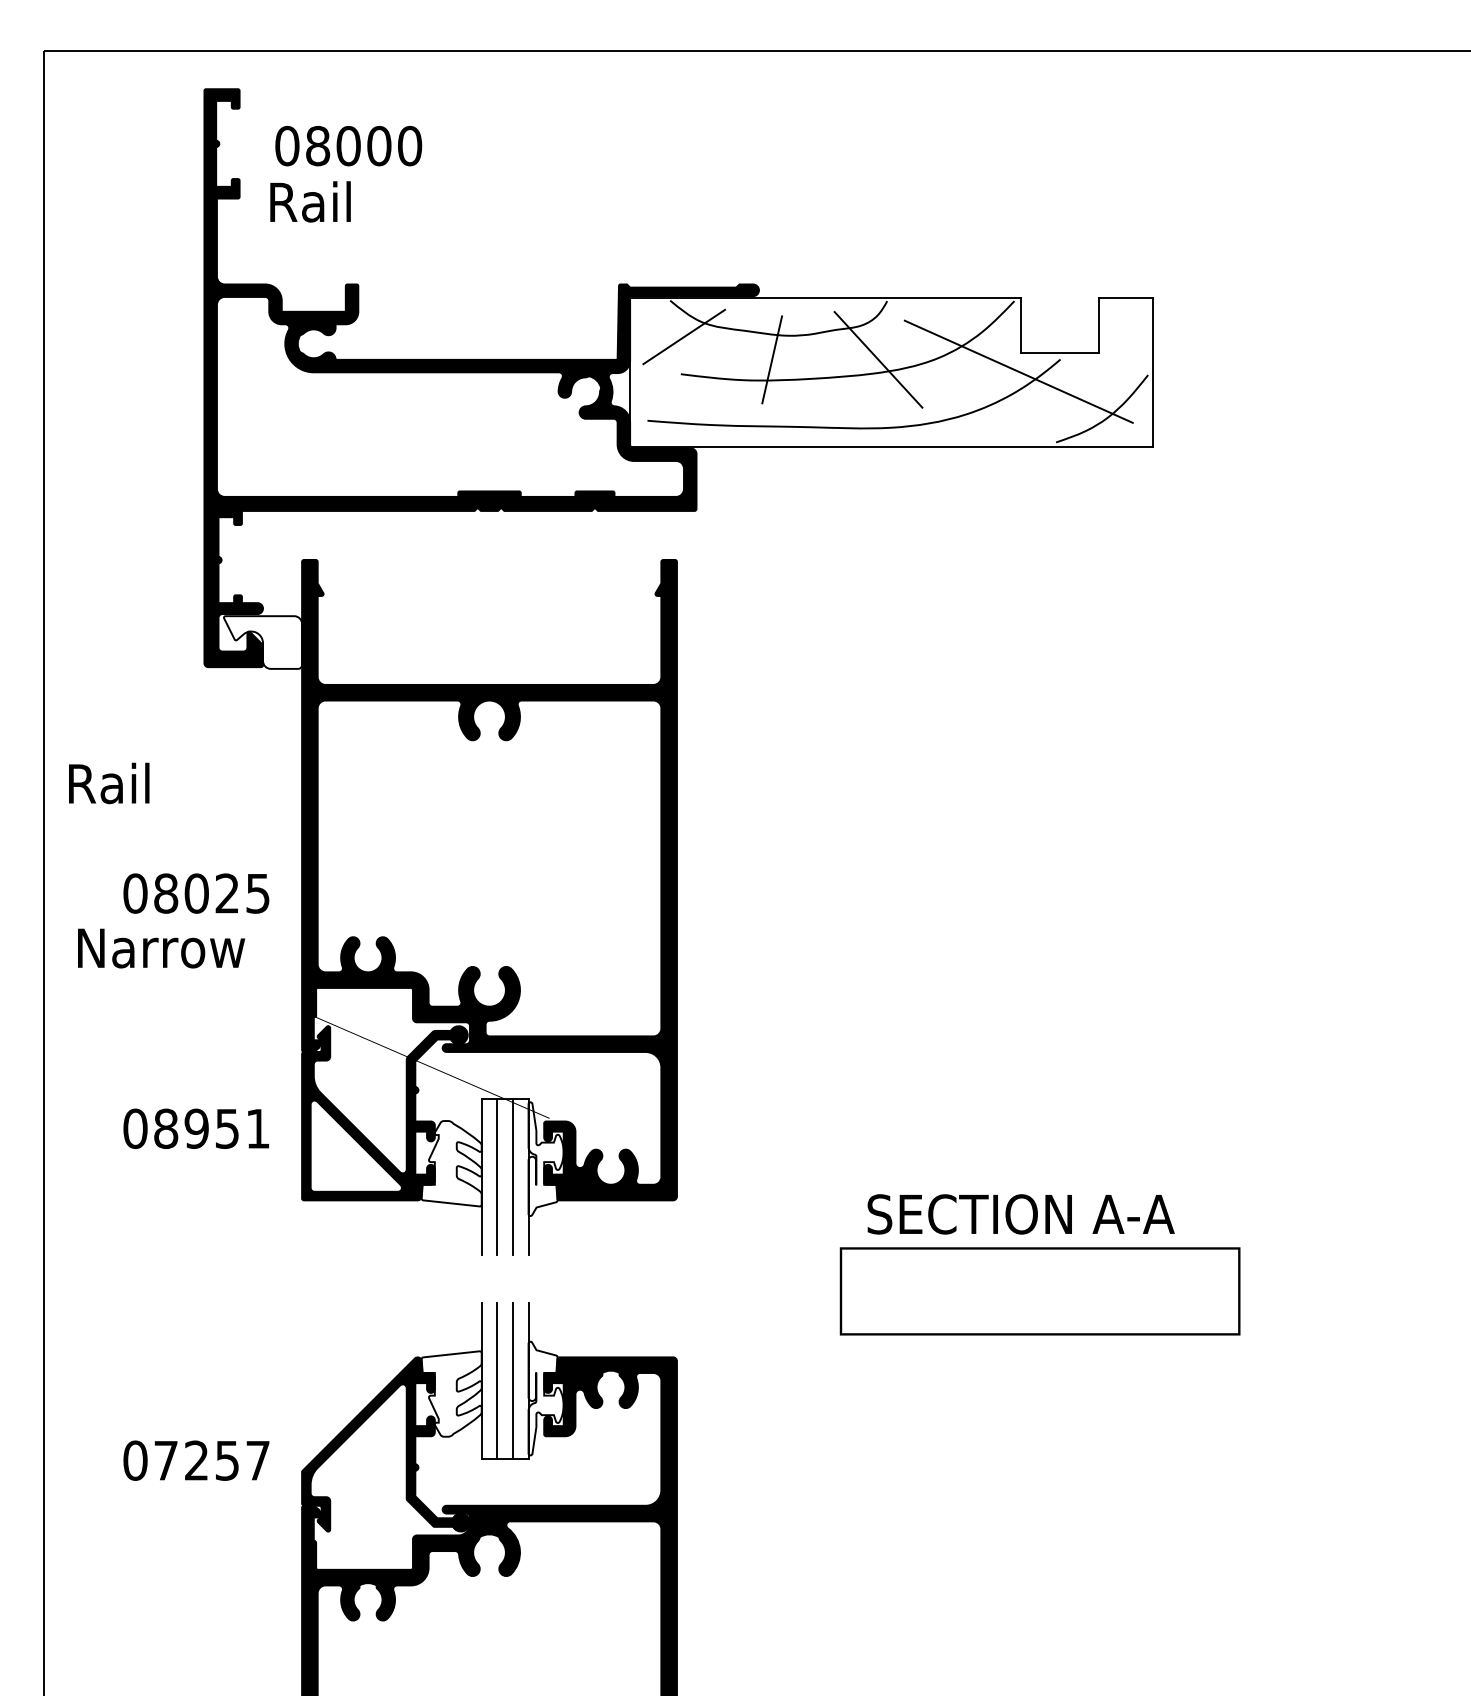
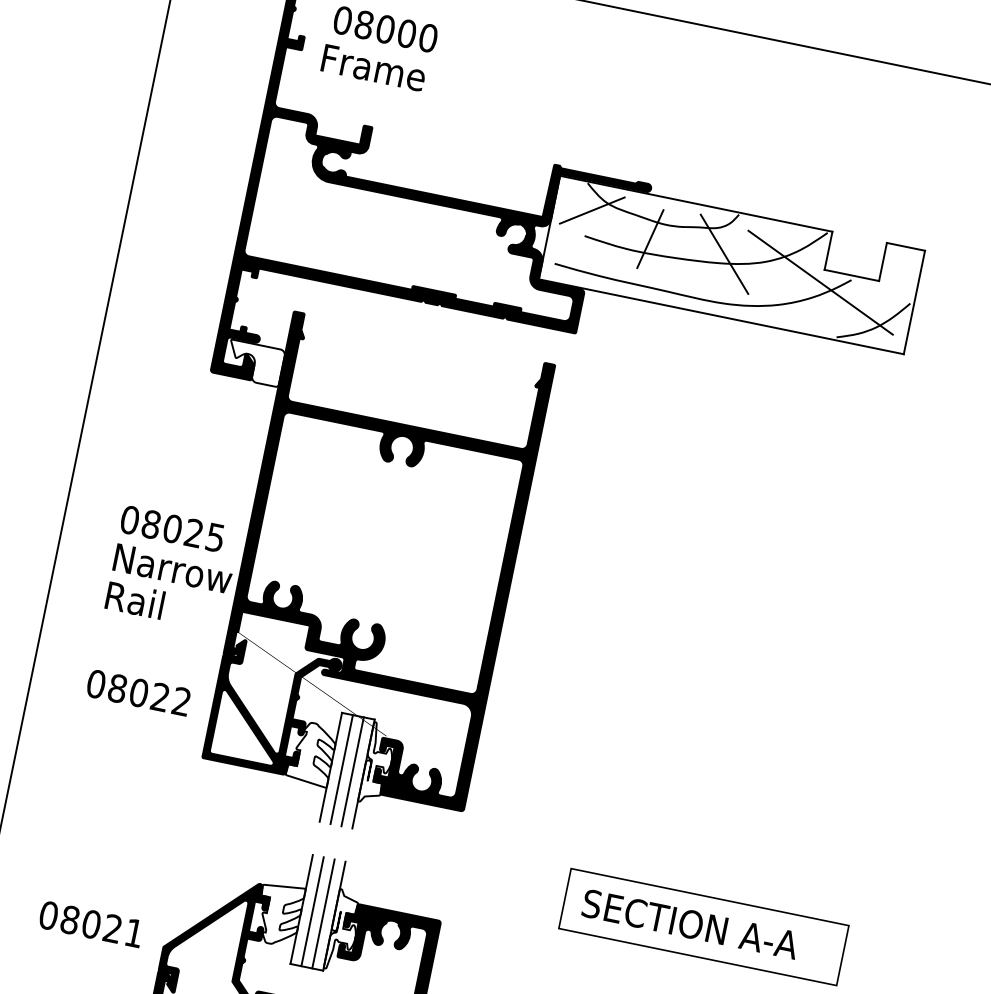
text: (345, 201) -> (375, 67), Rail -> Frame
text: (109, 783) -> (135, 600), moved
text: (161, 948) -> (173, 568), moved
text: (226, 1128) -> (159, 697), 08951 -> 08022
text: (1020, 1214) -> (690, 924), moved
text: (211, 1460) -> (101, 926), 07257 -> 08021

